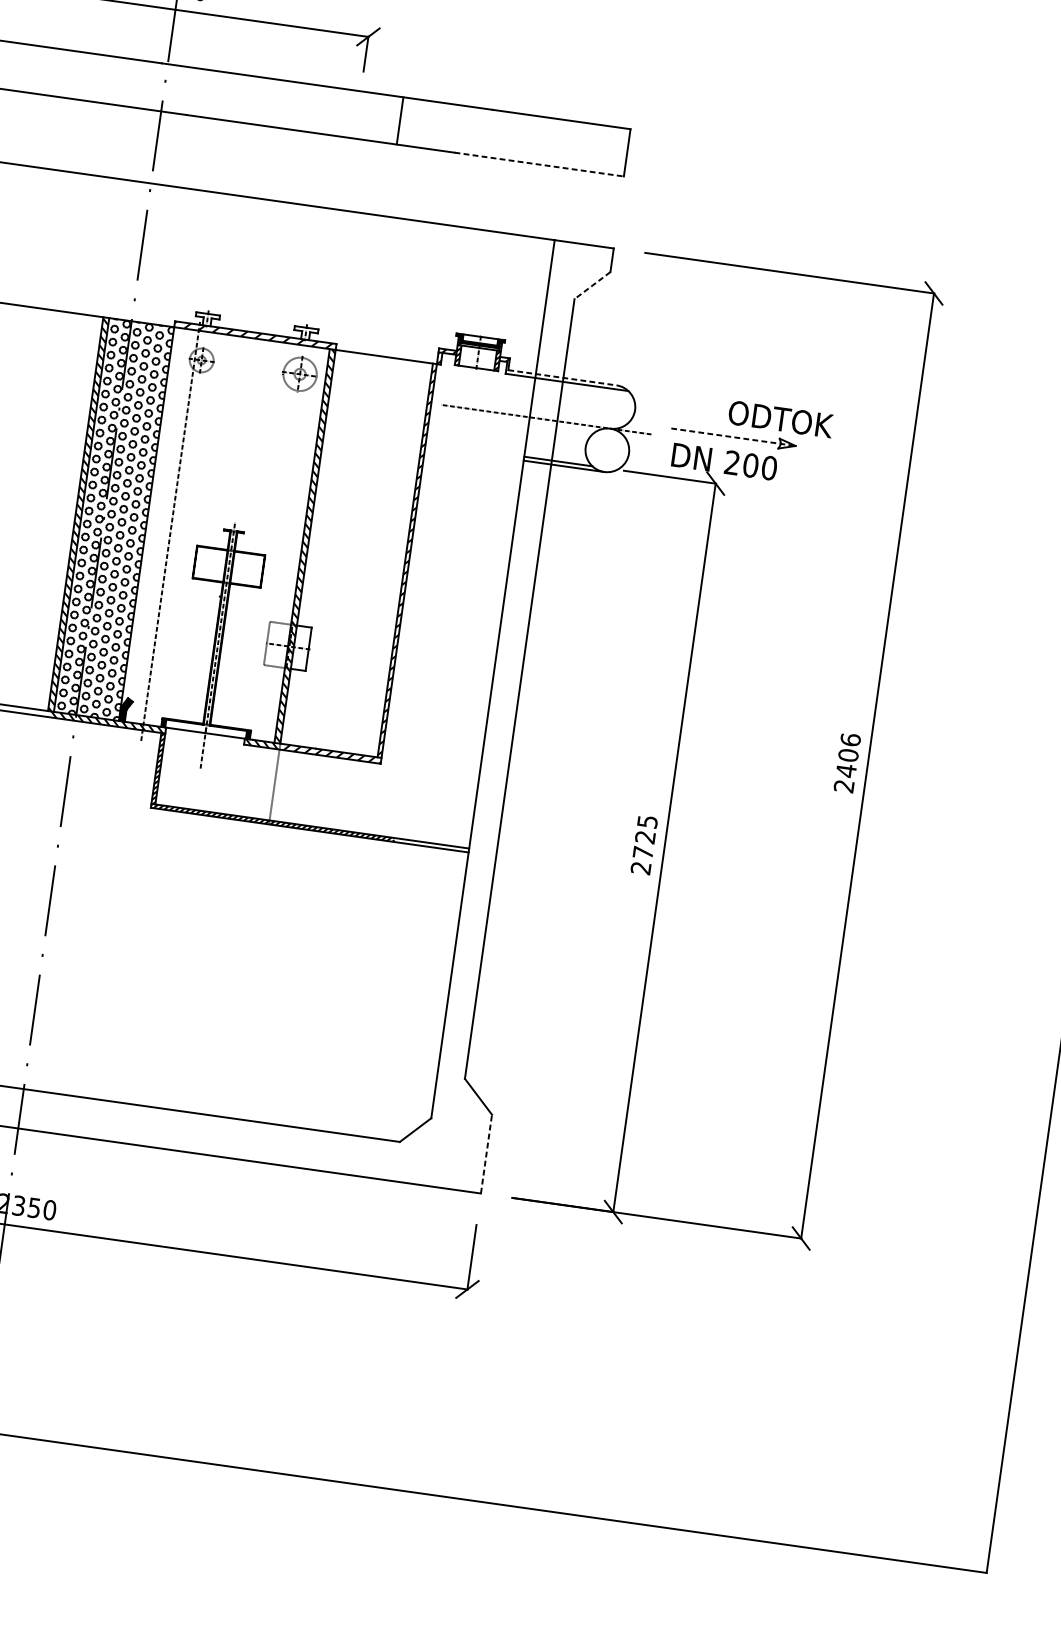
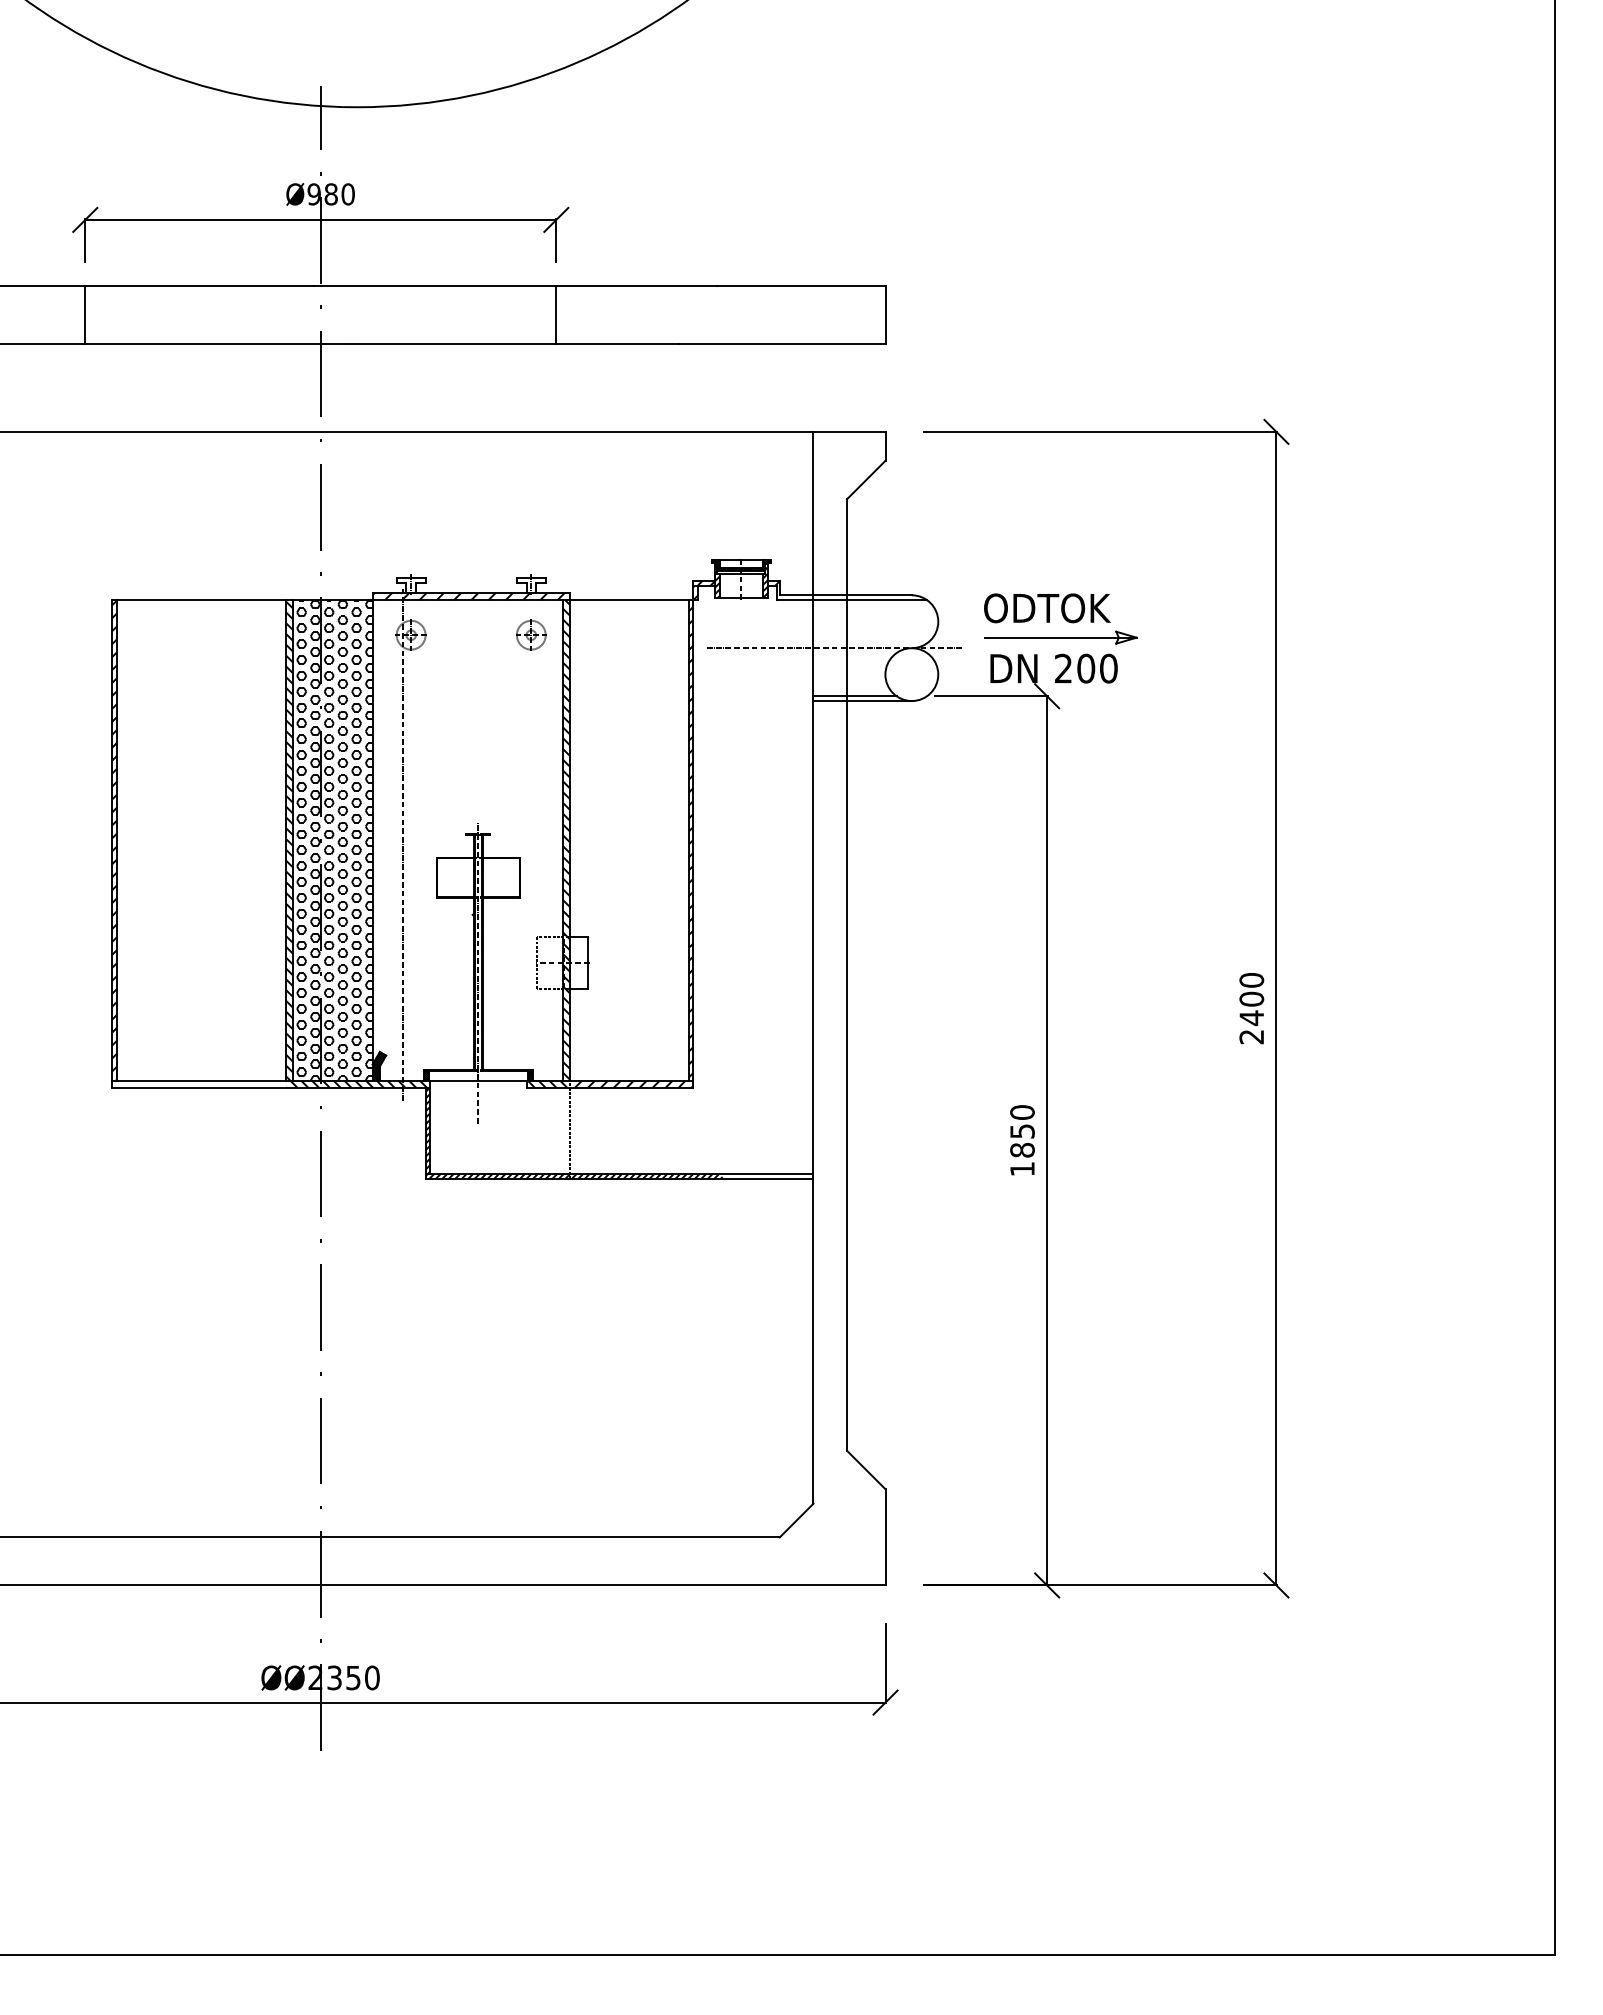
line: (400, 121) -> (556, 315), moved
line: (539, 165) -> (782, 344), dashed -> solid
line: (591, 285) -> (865, 480), dashed -> solid
part: (300, 373) -> (531, 634), size x0.71
line: (562, 378) -> (846, 595), dashed -> solid
text: (781, 419) -> (1047, 608), moved
line: (733, 437) -> (1060, 637), dashed -> solid
text: (850, 739) -> (1251, 979), 2406 -> 2400
text: (644, 844) -> (1022, 1140), 2725 -> 1850
line: (486, 1153) -> (885, 1536), dashed -> solid

